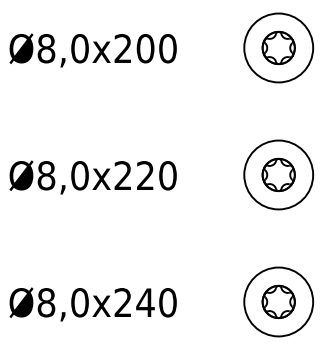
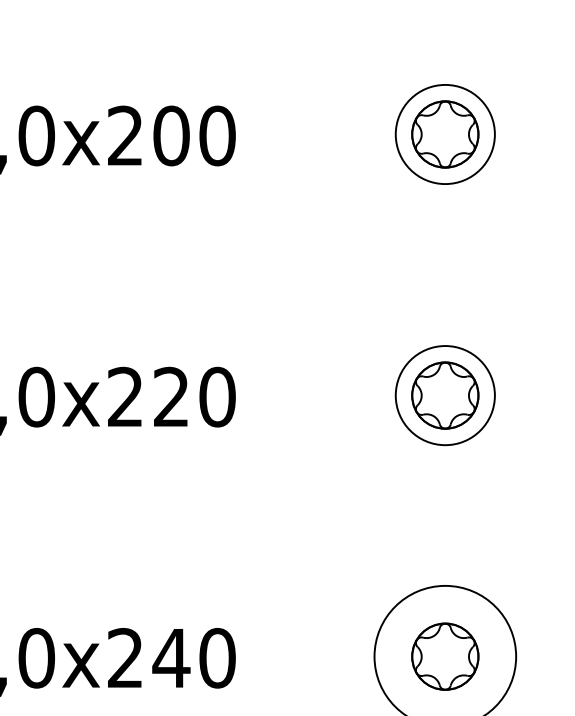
circle: (278, 47) -> (444, 133), size x0.7
circle: (278, 174) -> (444, 394), size x0.7

